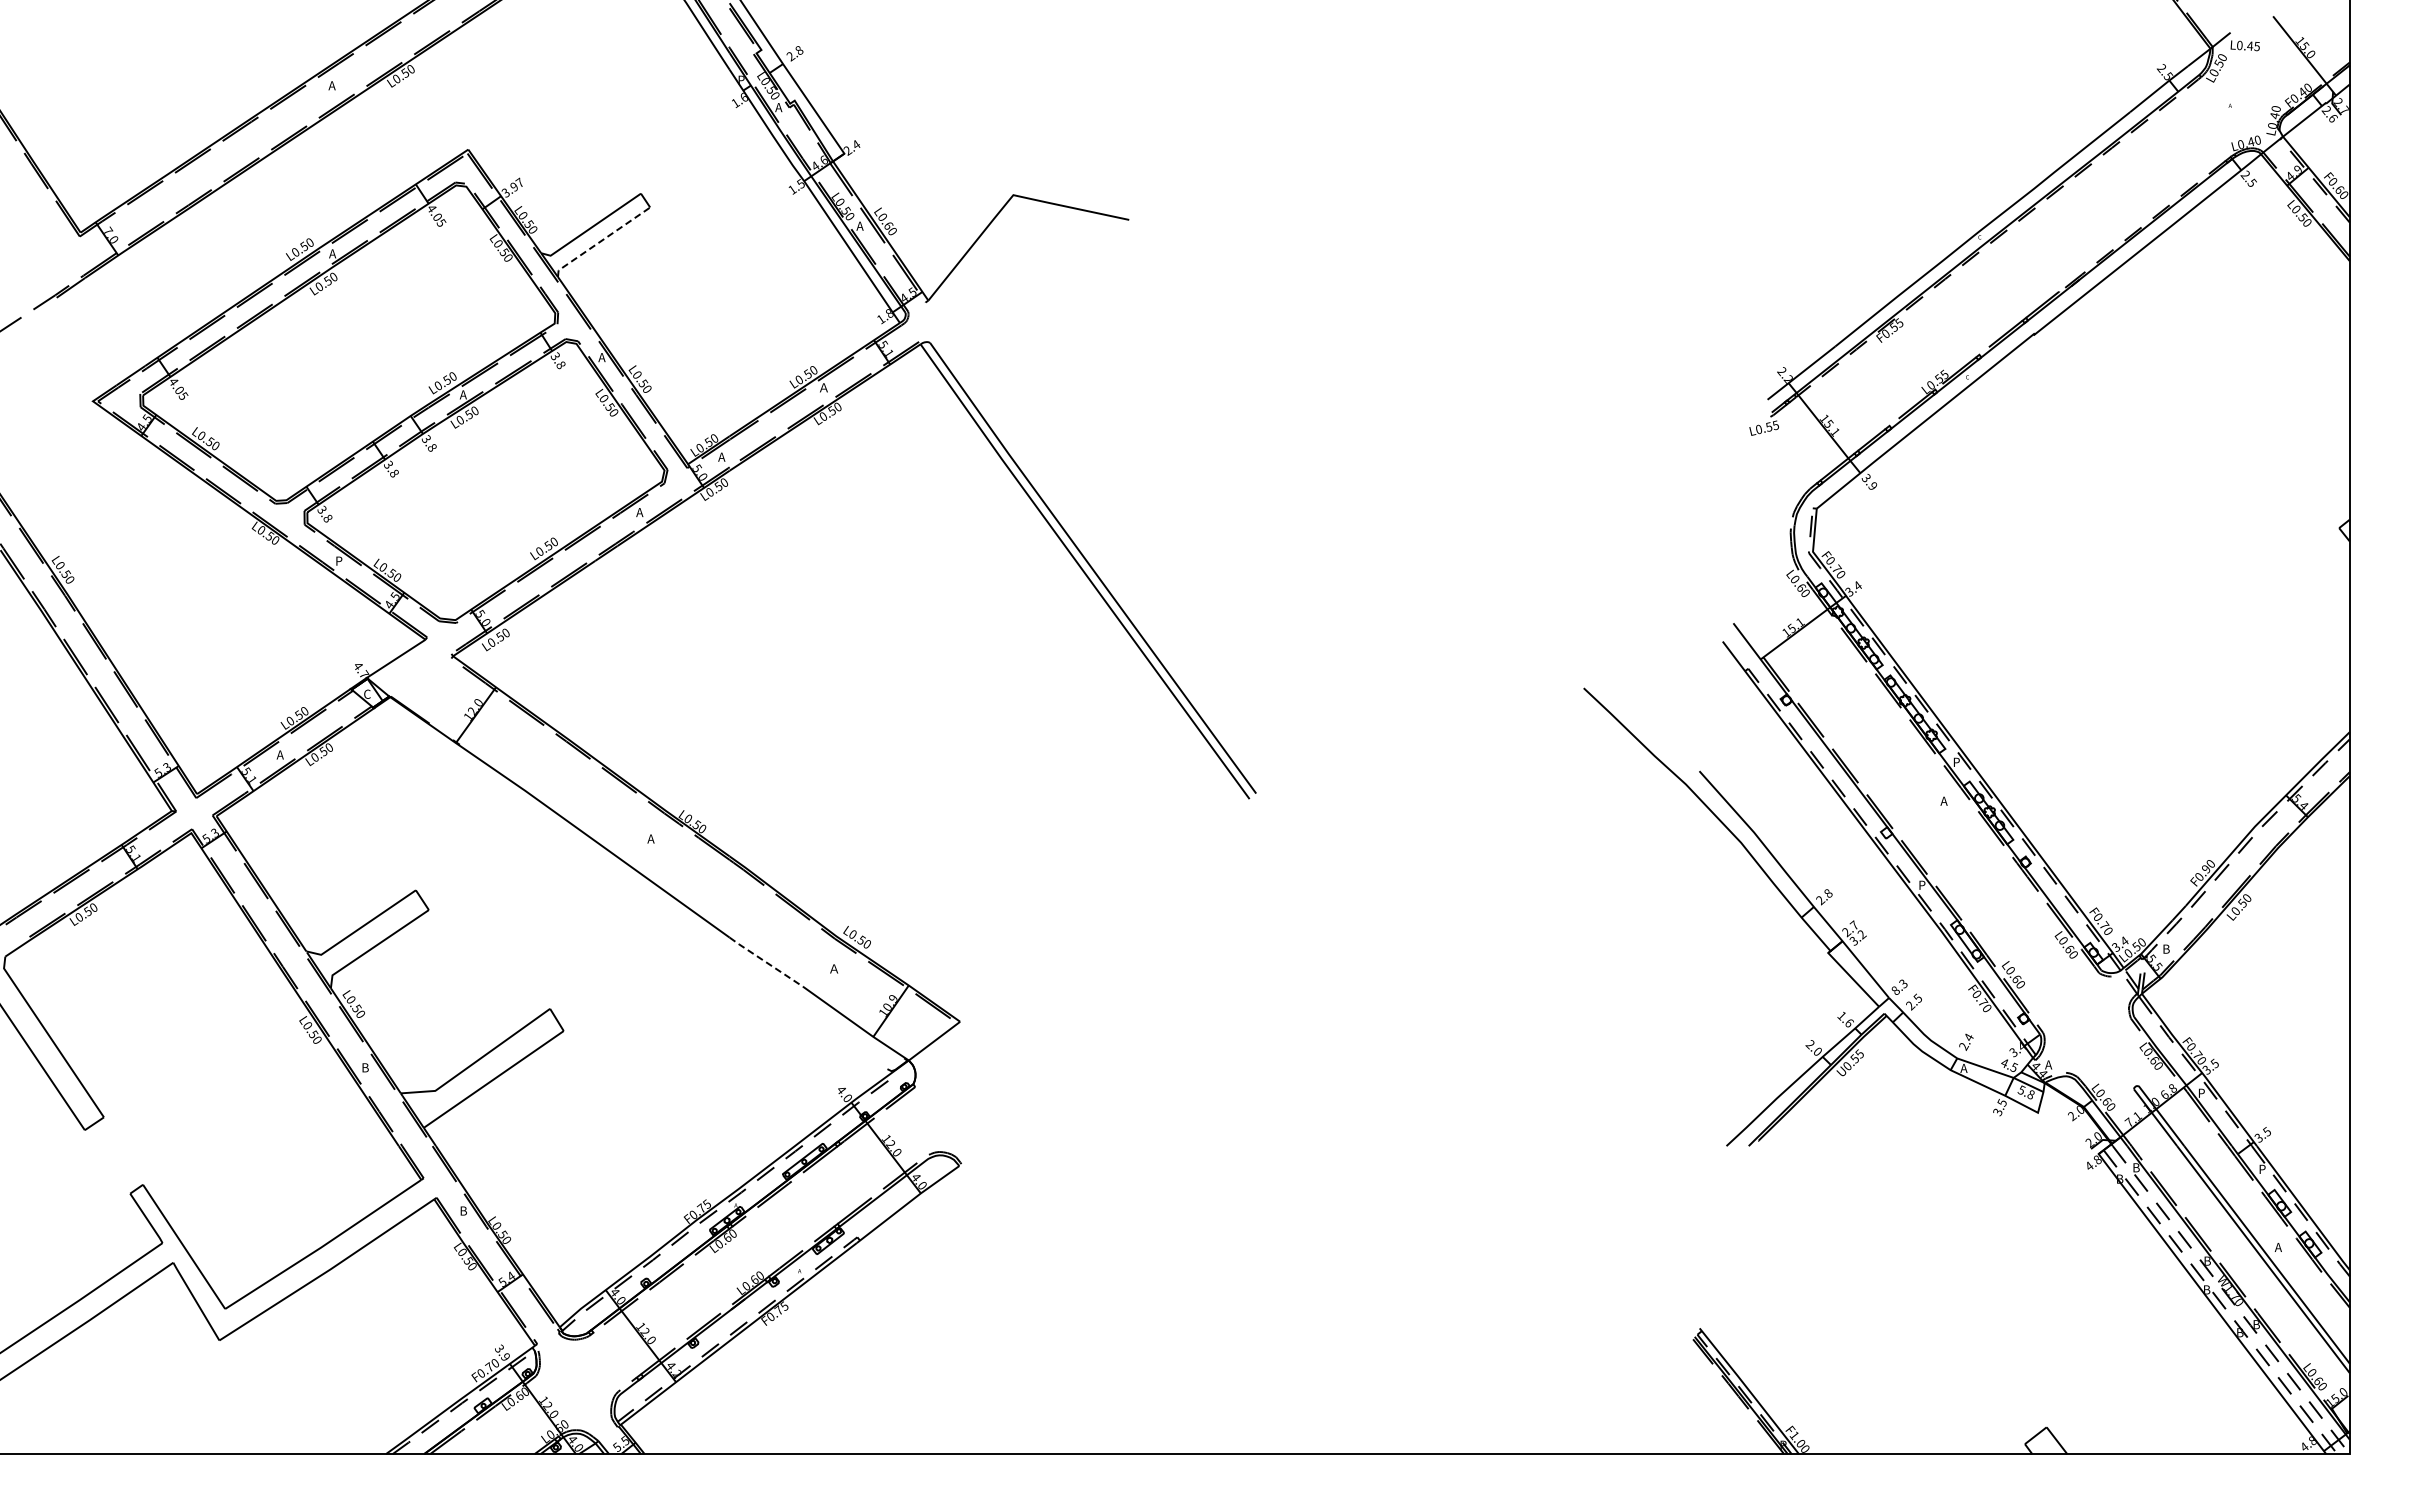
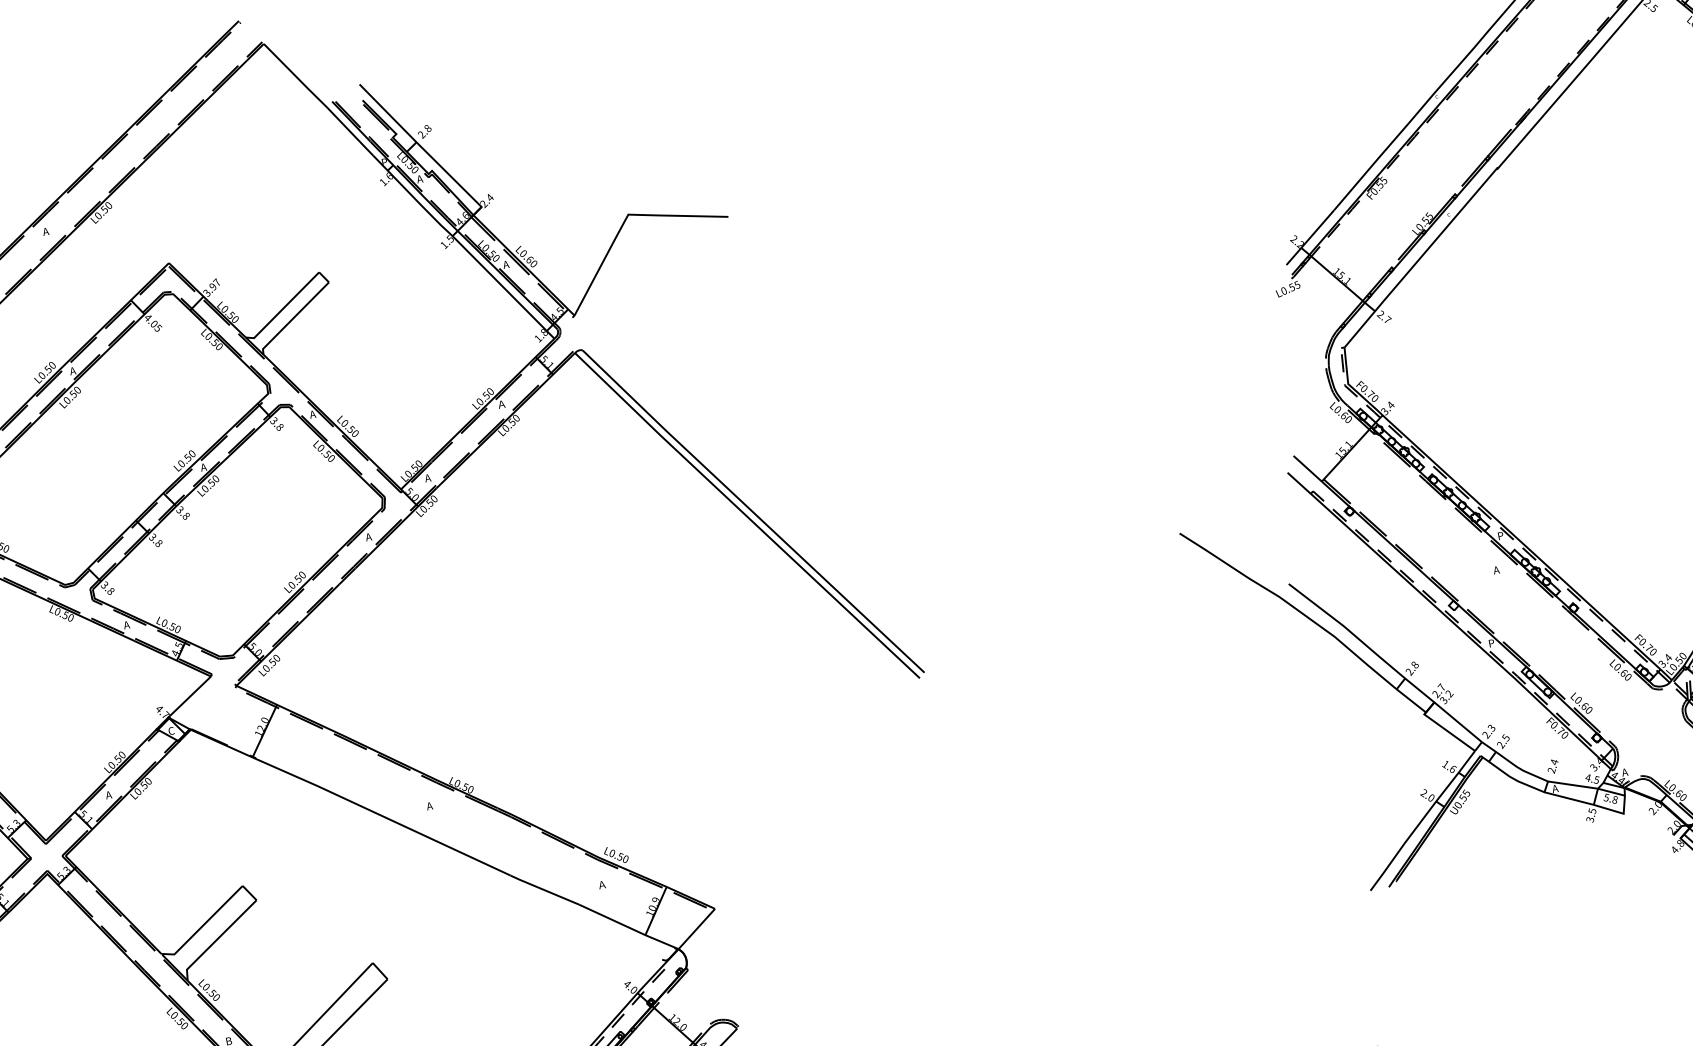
line: (601, 241) -> (294, 318), dashed -> solid
text: (1869, 481) -> (1383, 316), 3.9 -> 2.7
text: (338, 560) -> (126, 624), P -> A
line: (765, 961) -> (544, 889), dashed -> solid
text: (1895, 990) -> (1486, 734), 8.3 -> 2.3

